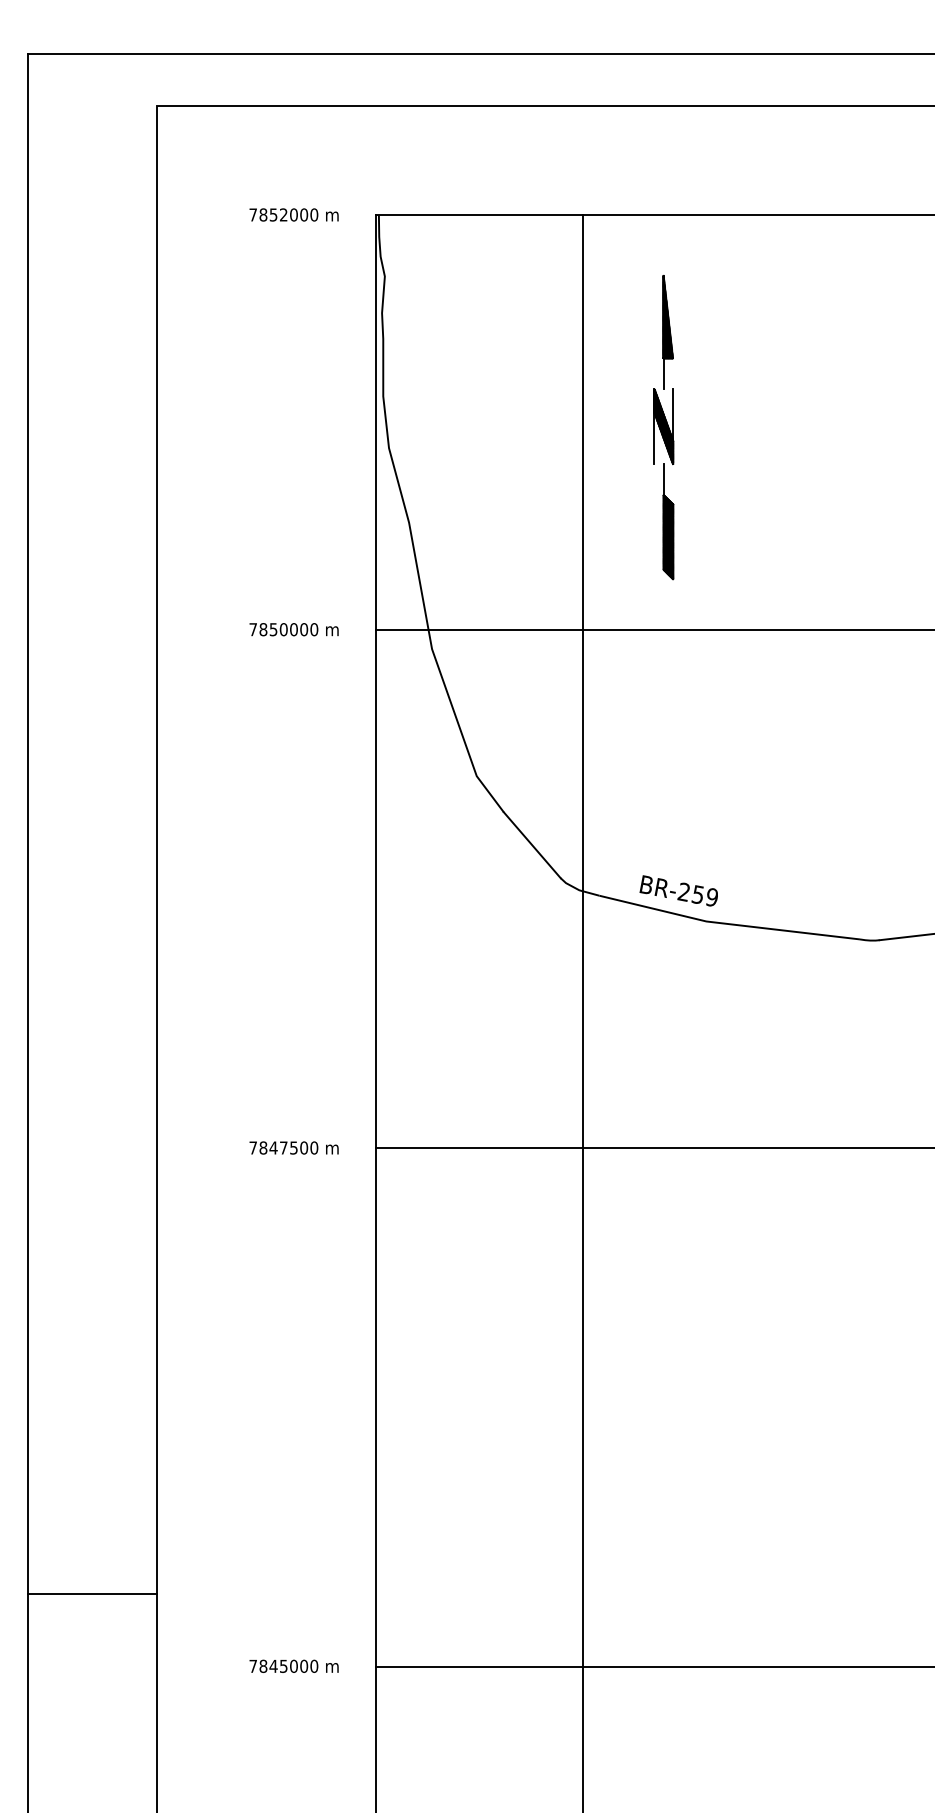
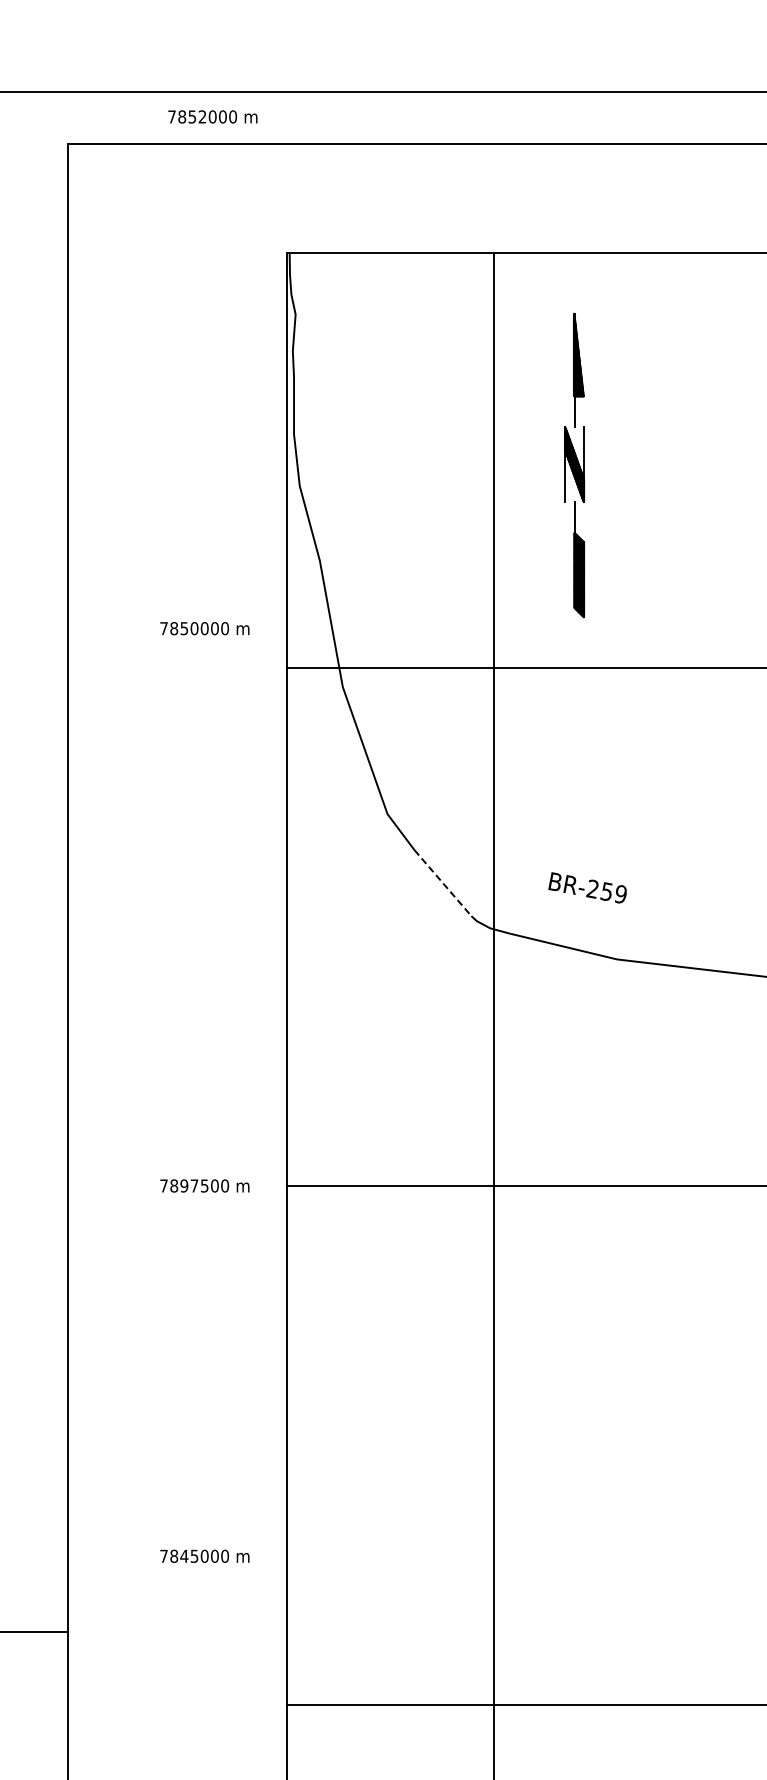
text: (293, 214) -> (212, 116), moved
text: (293, 629) -> (204, 628), moved
line: (532, 845) -> (443, 883), solid -> dashed
text: (678, 890) -> (587, 887), moved
text: (273, 1147) -> (184, 1185), 7847500 -> 7897500
text: (293, 1665) -> (204, 1555), moved

